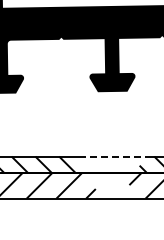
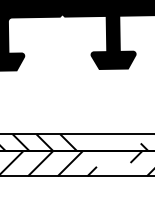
line: (112, 156) -> (113, 134), dashed -> solid

